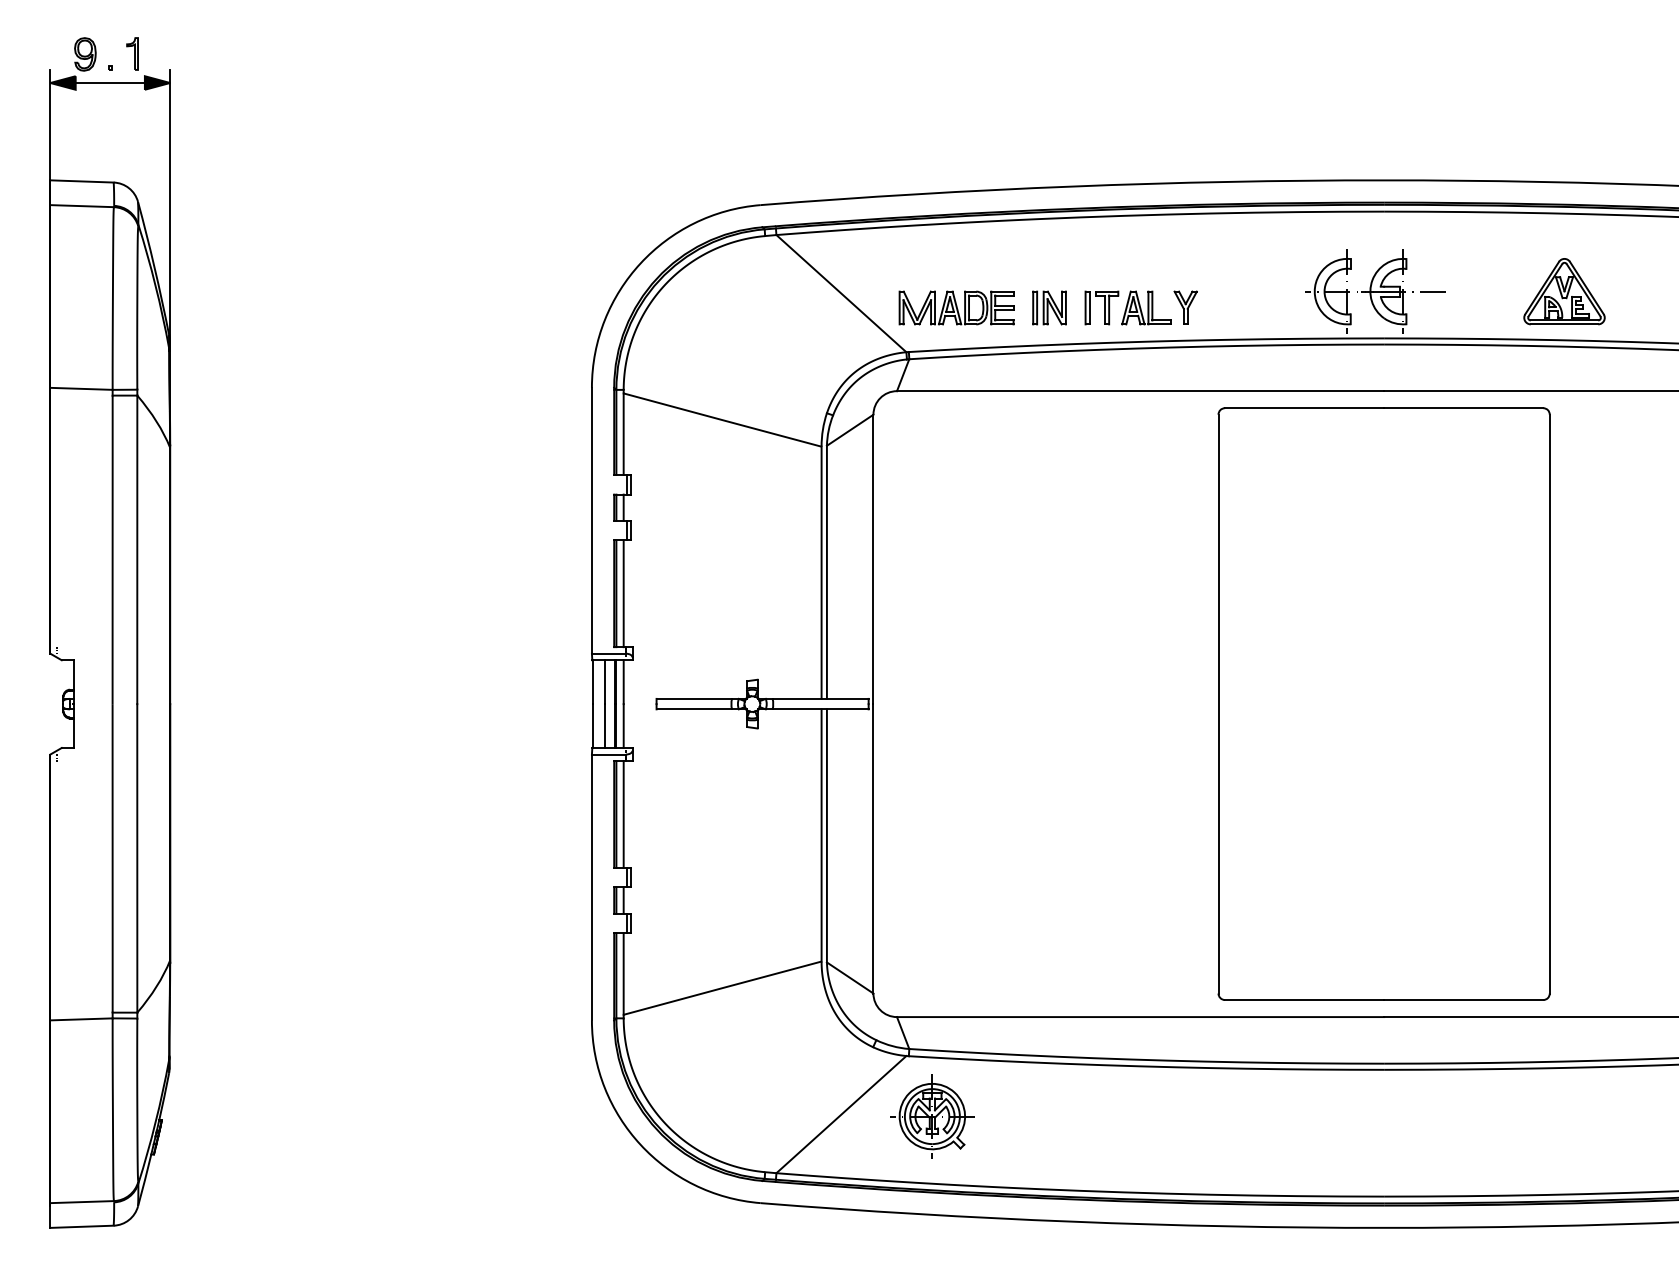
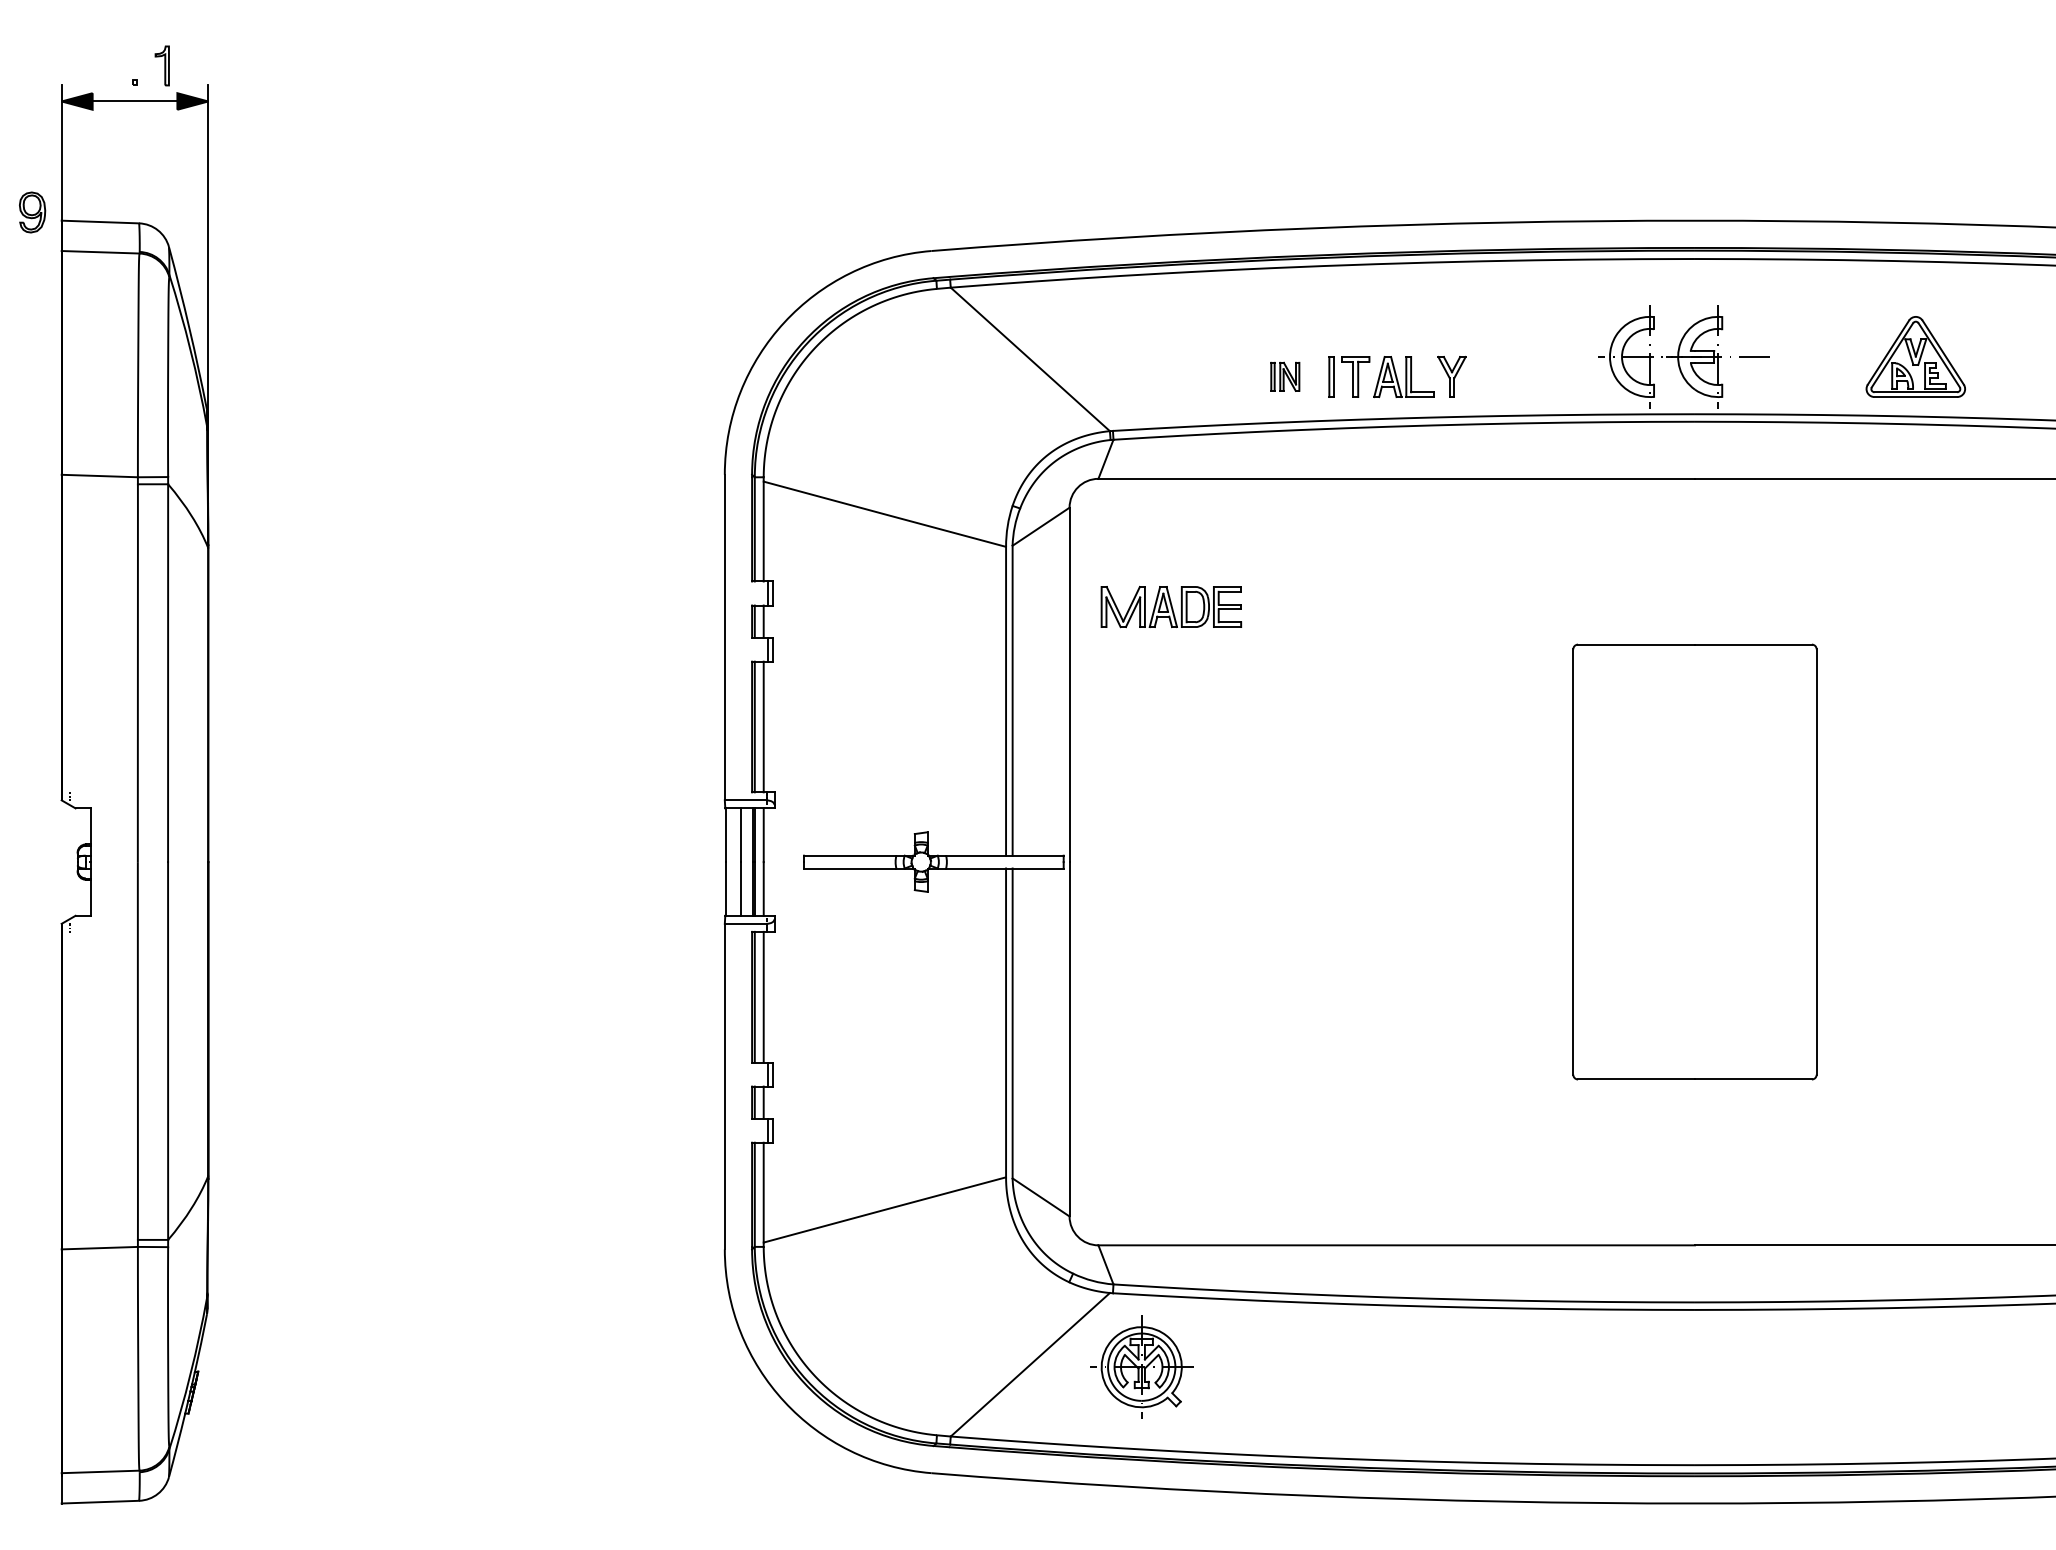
part: (85, 54) -> (32, 212), moved
part: (1049, 307) -> (1285, 376), size x0.7
part: (956, 308) -> (1171, 607), moved
part: (1383, 703) -> (1694, 861), size x0.6

